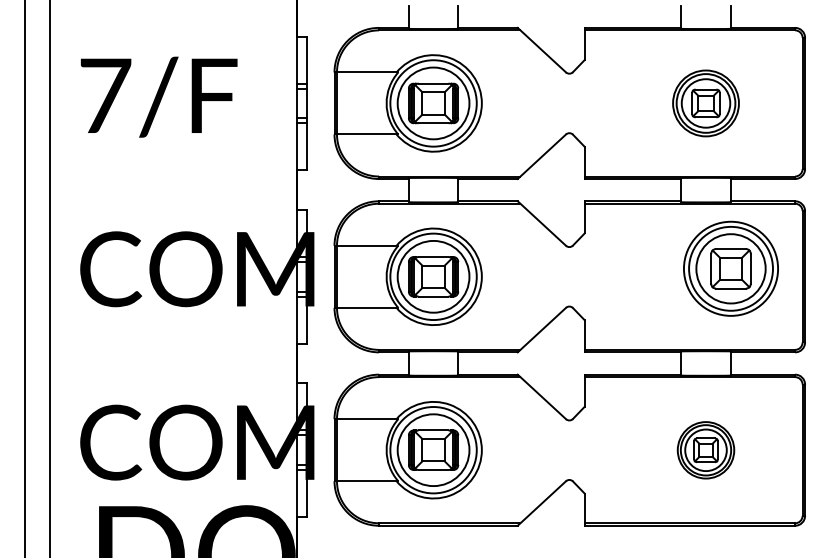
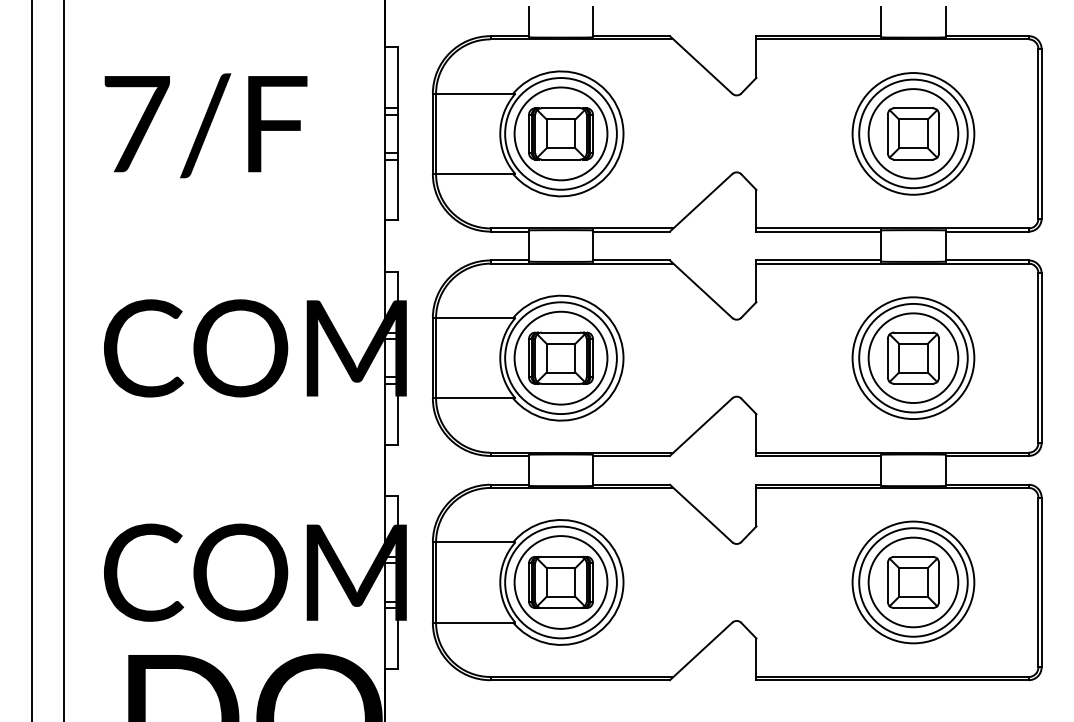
part: (705, 103) -> (912, 133), size x1.43
part: (730, 268) -> (912, 357), moved
part: (705, 450) -> (912, 582), size x1.67

